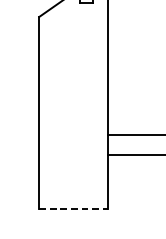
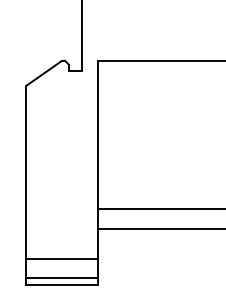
line: (73, 182) -> (61, 258), added
line: (73, 201) -> (61, 277), added
line: (74, 208) -> (62, 285), dashed -> solid

